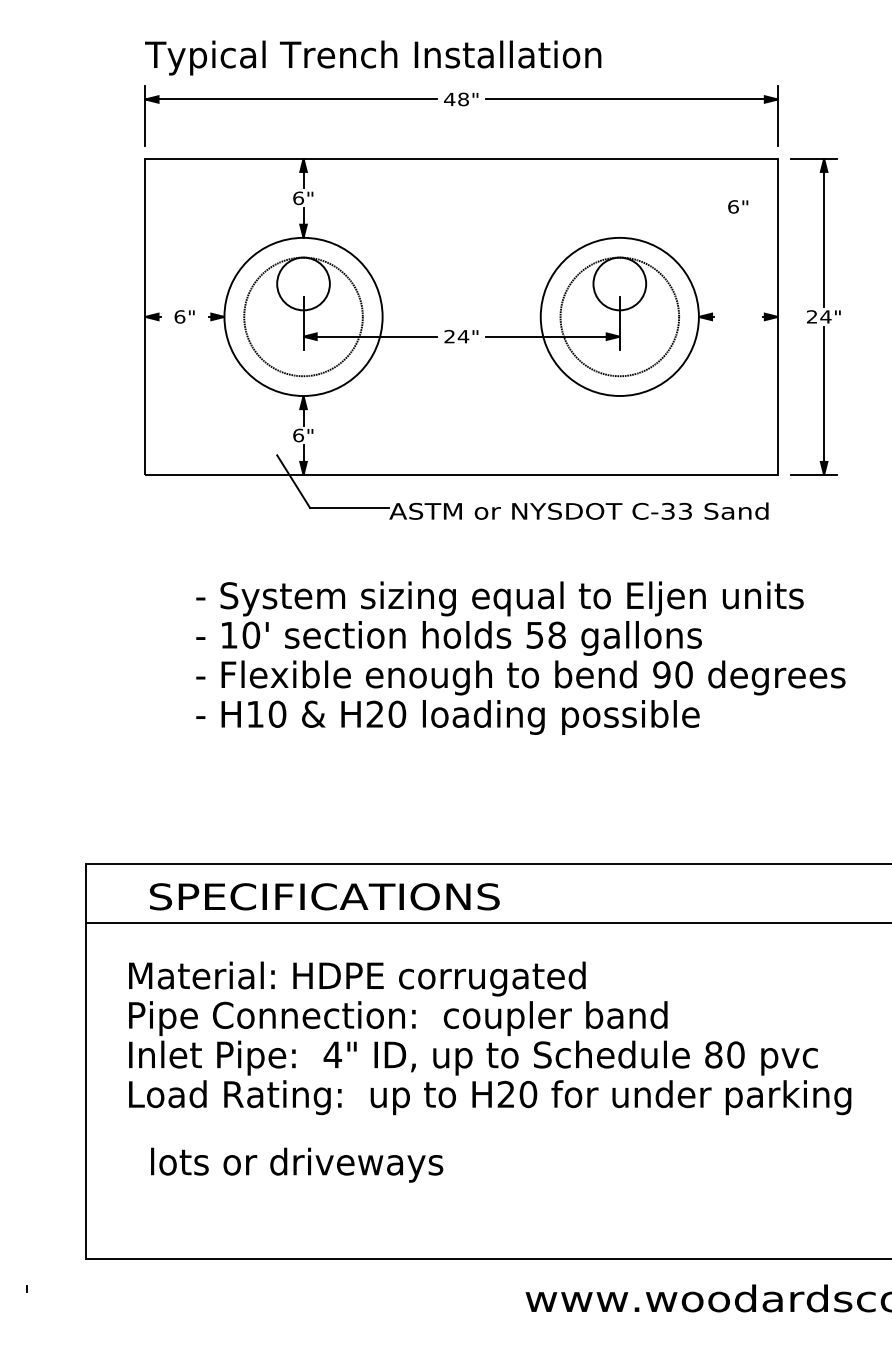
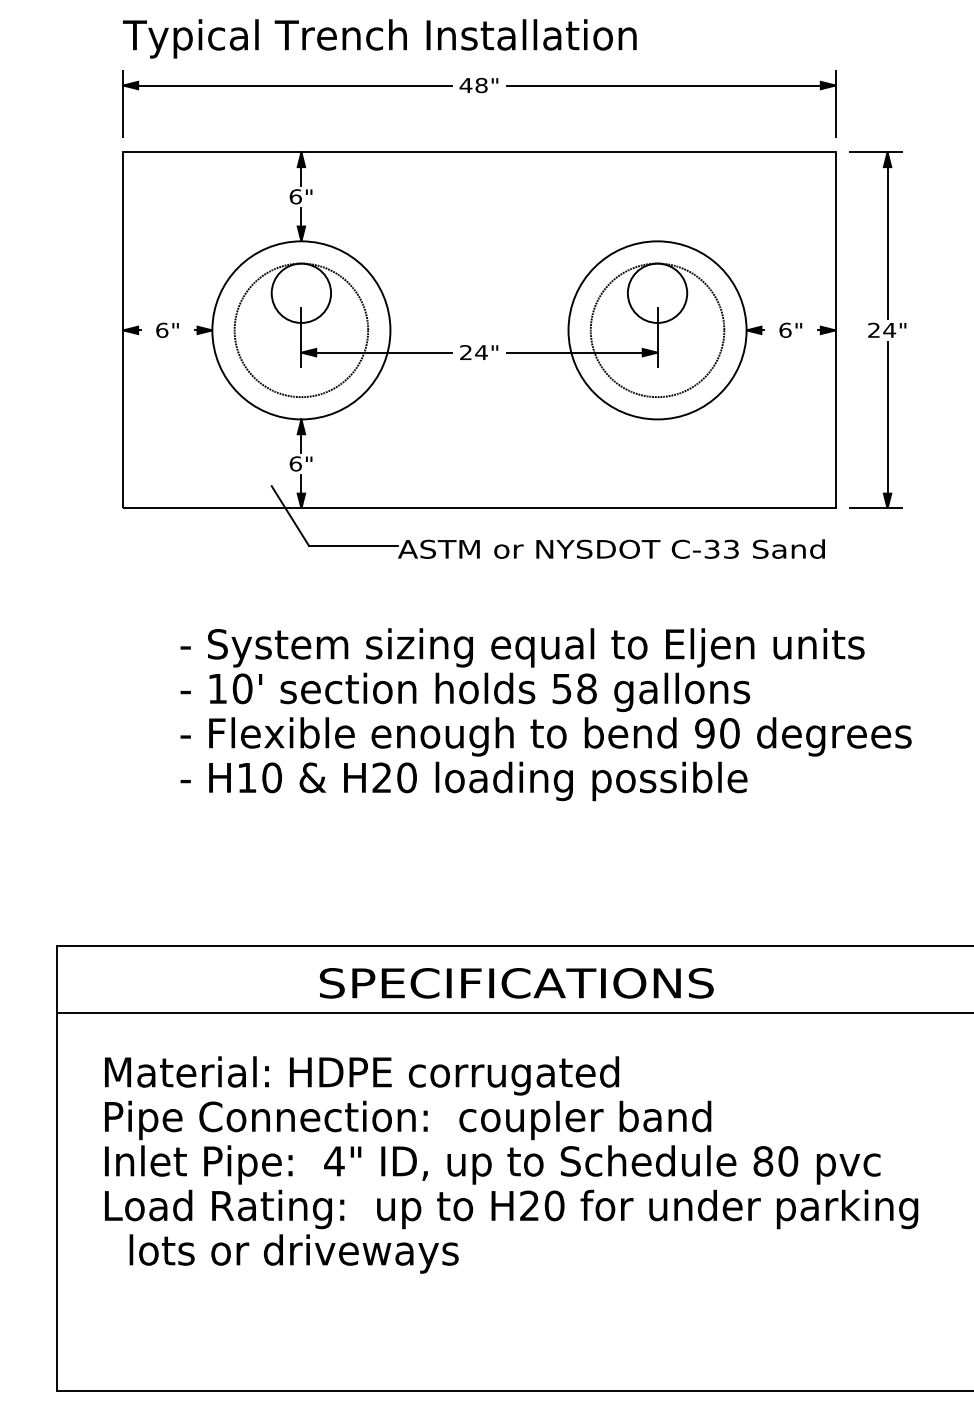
text: (738, 206) -> (791, 329), moved
text: (324, 896) -> (516, 982), moved
text: (297, 1164) -> (294, 1253), moved

